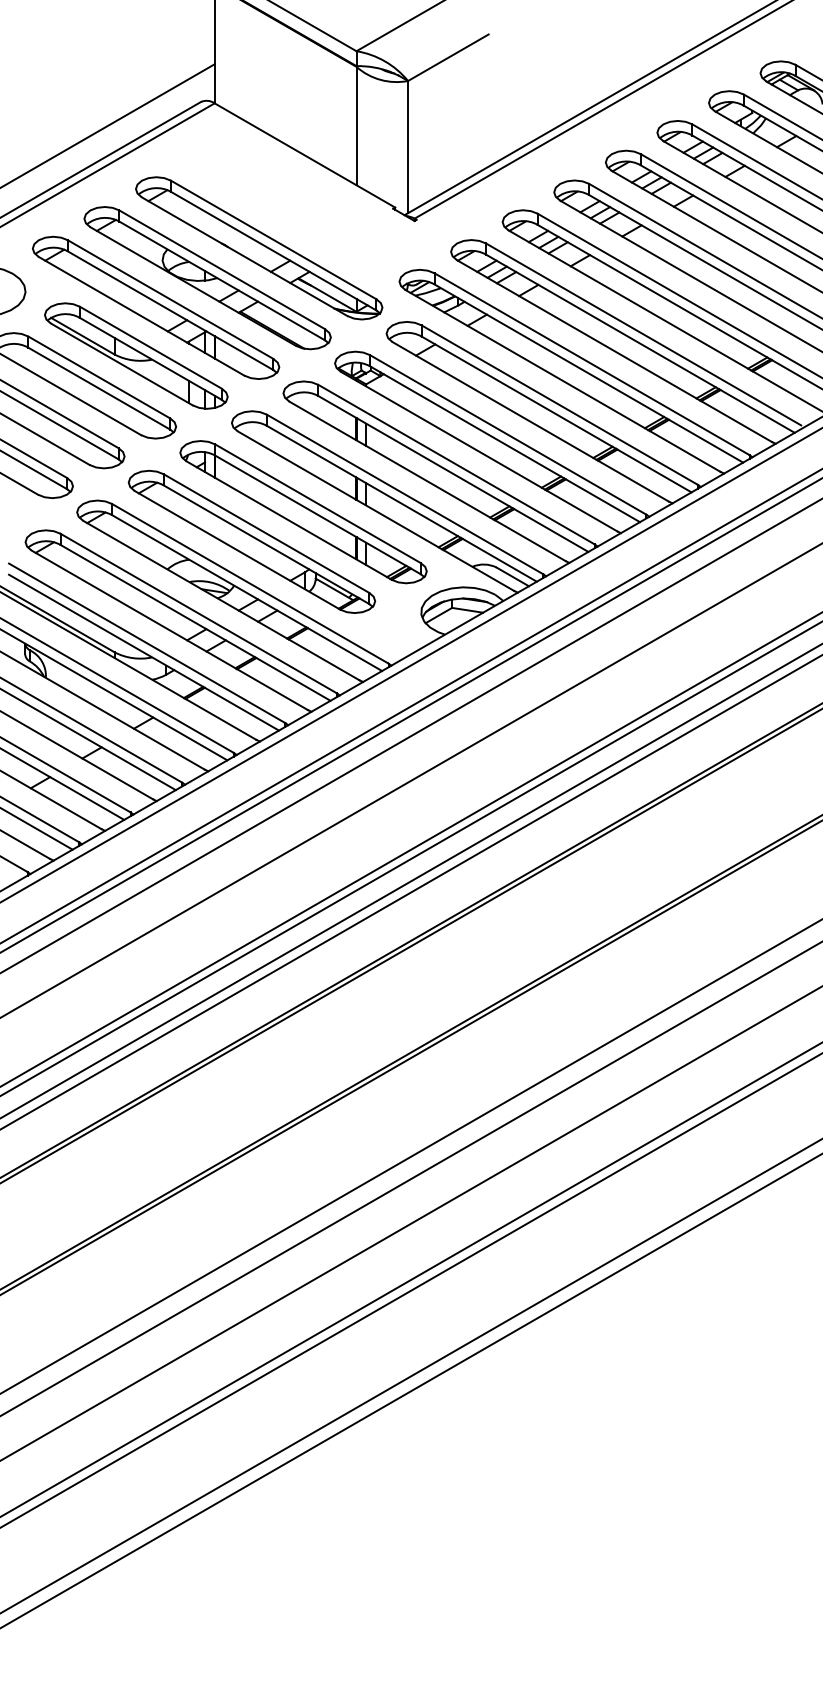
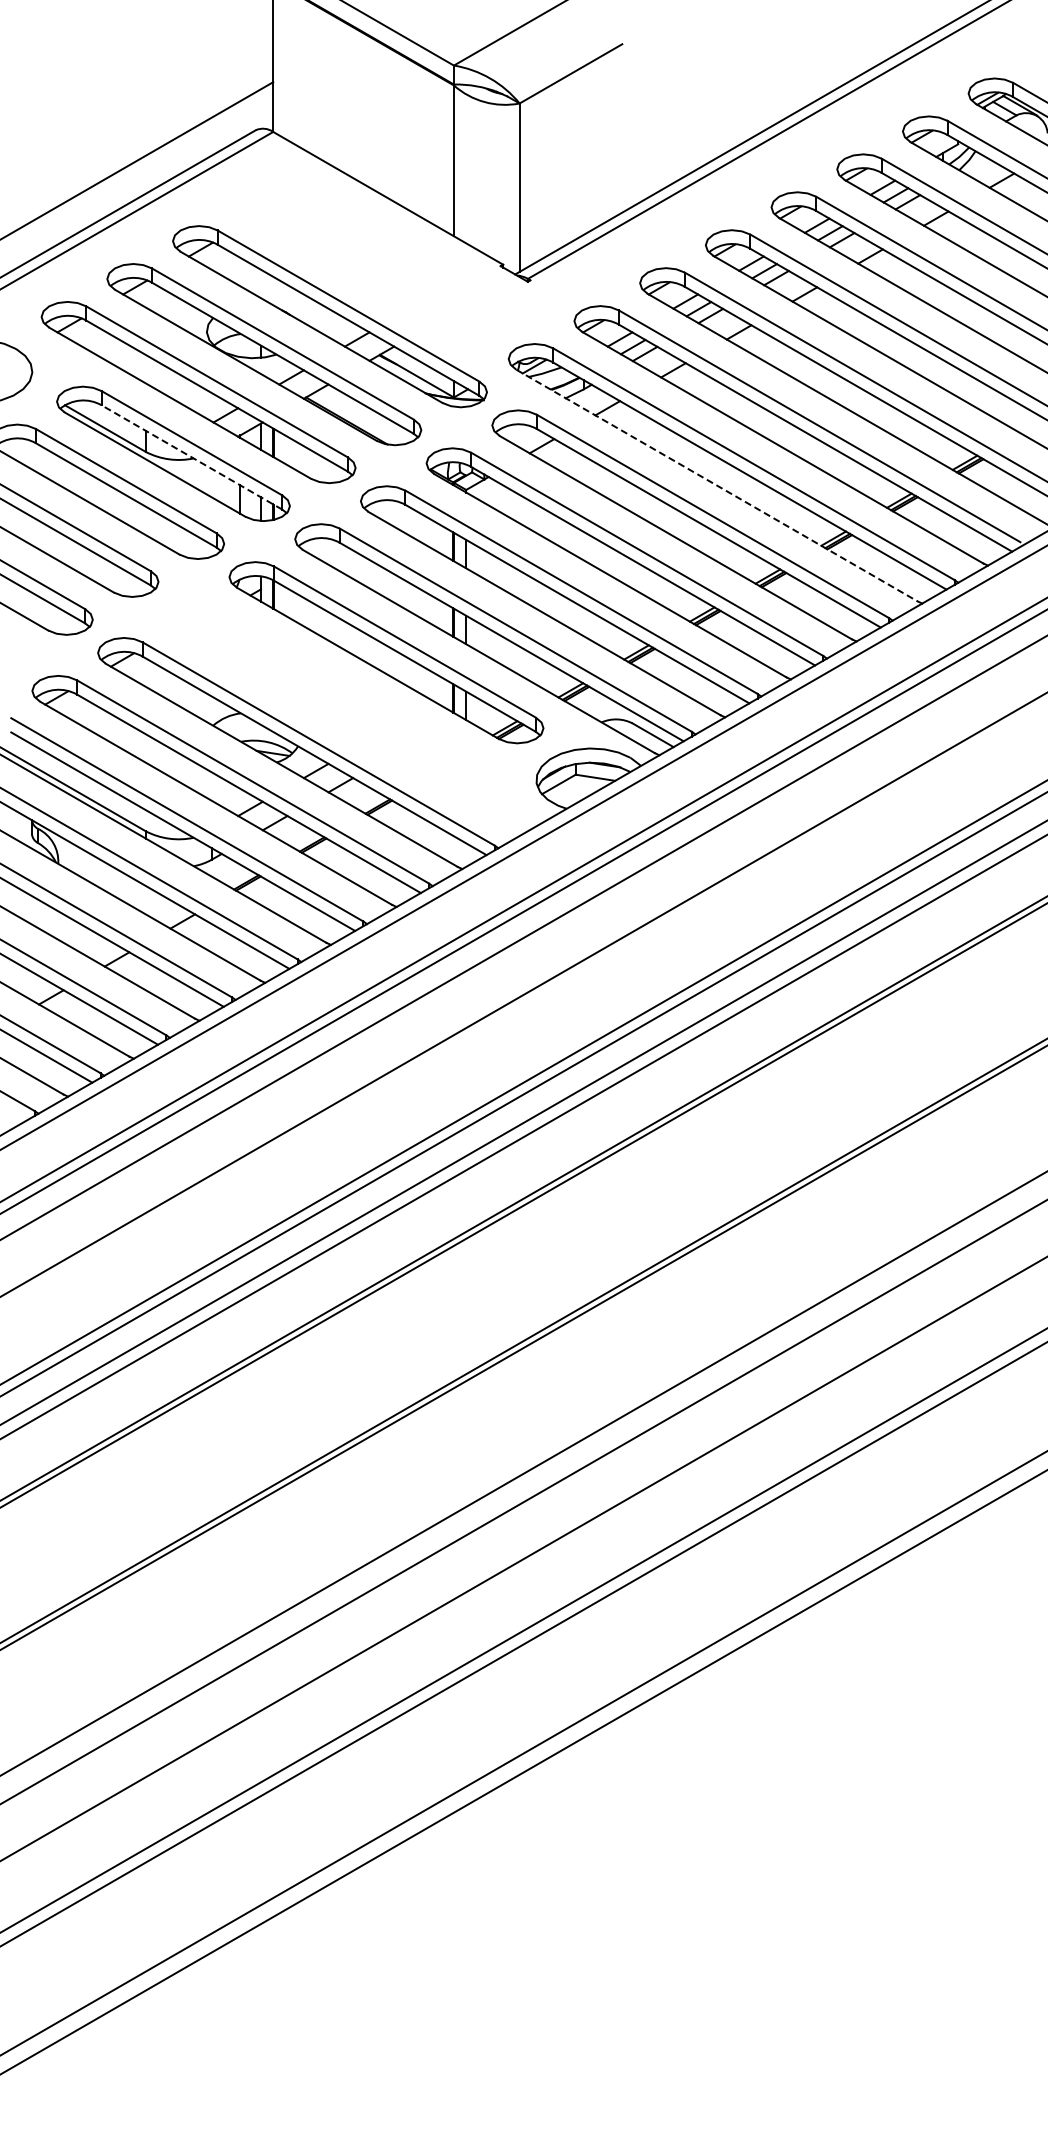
line: (150, 358) -> (191, 457), solid -> dashed
line: (563, 380) -> (717, 485), solid -> dashed
part: (251, 541) -> (320, 690), removed

